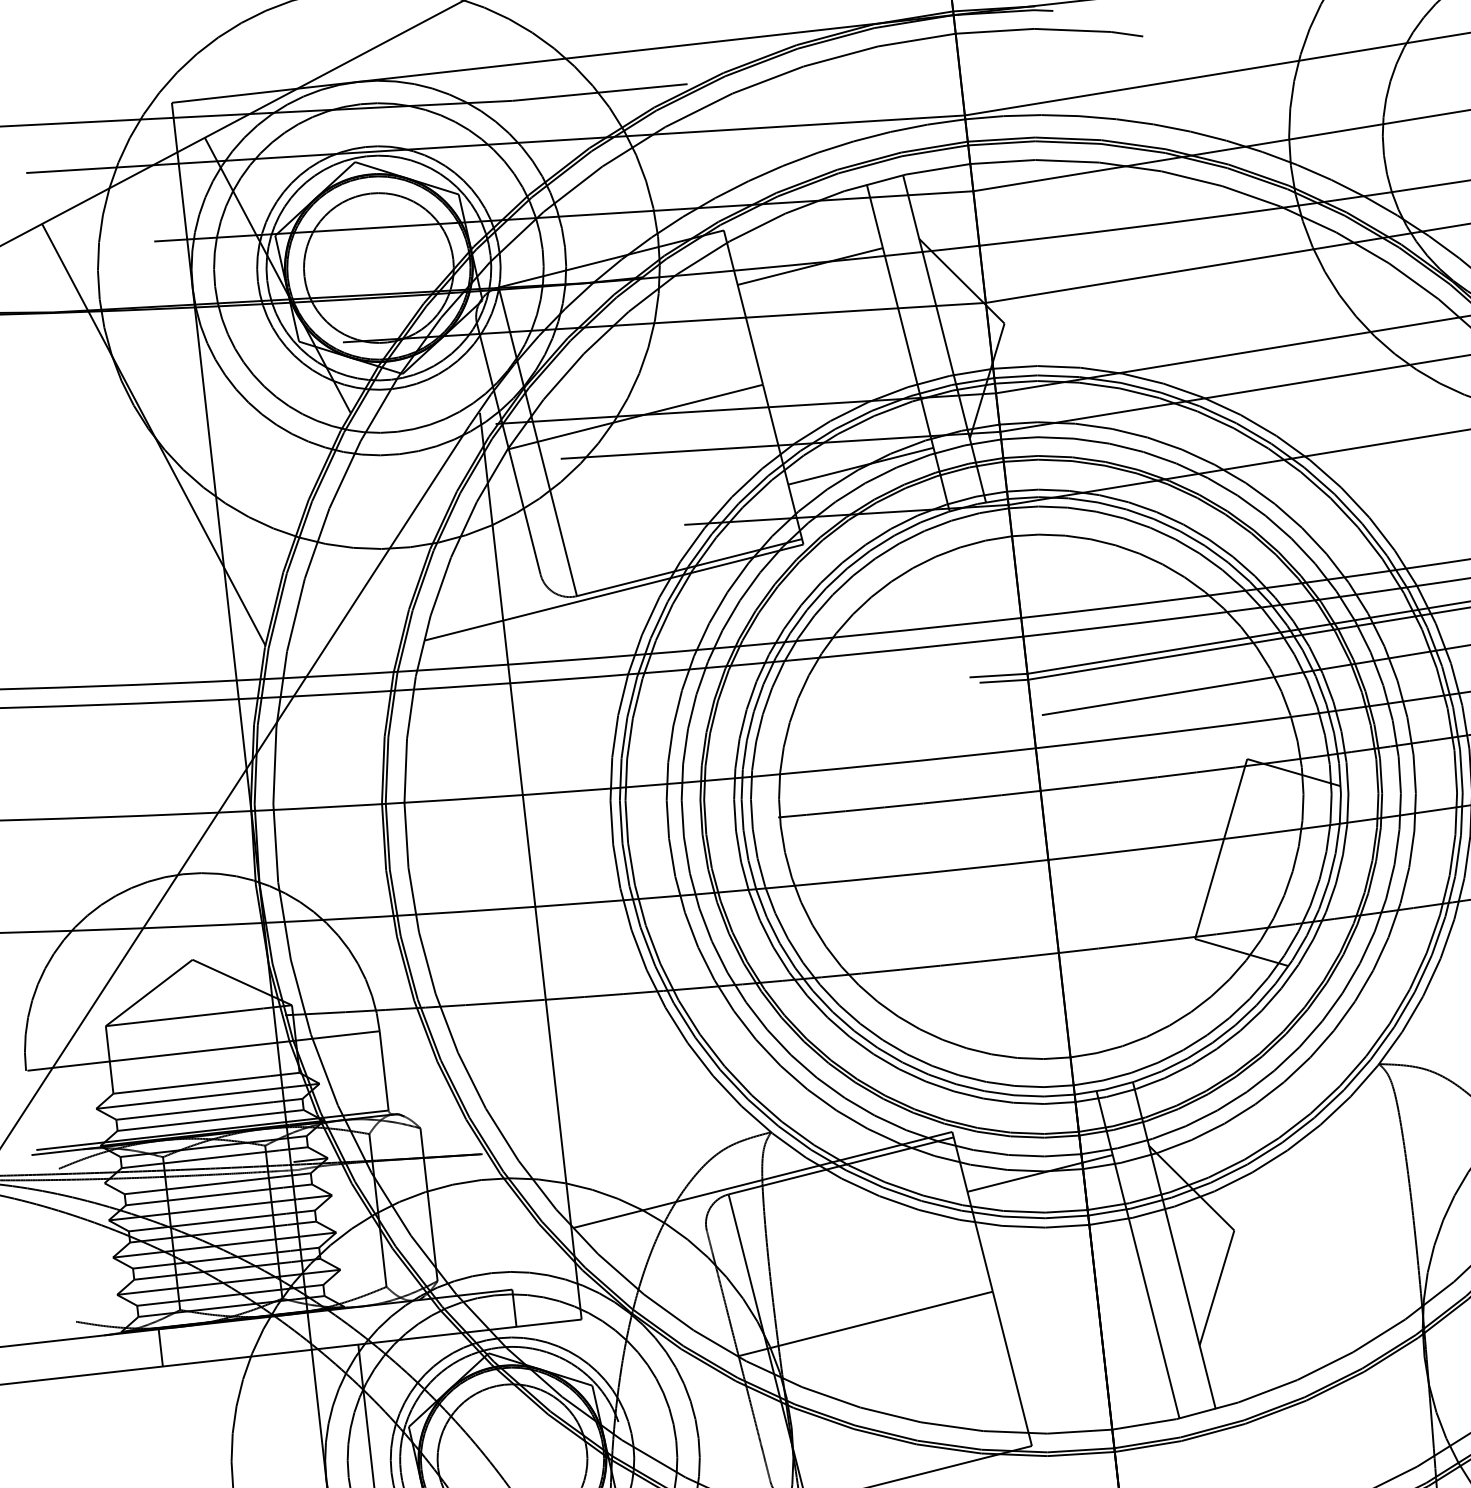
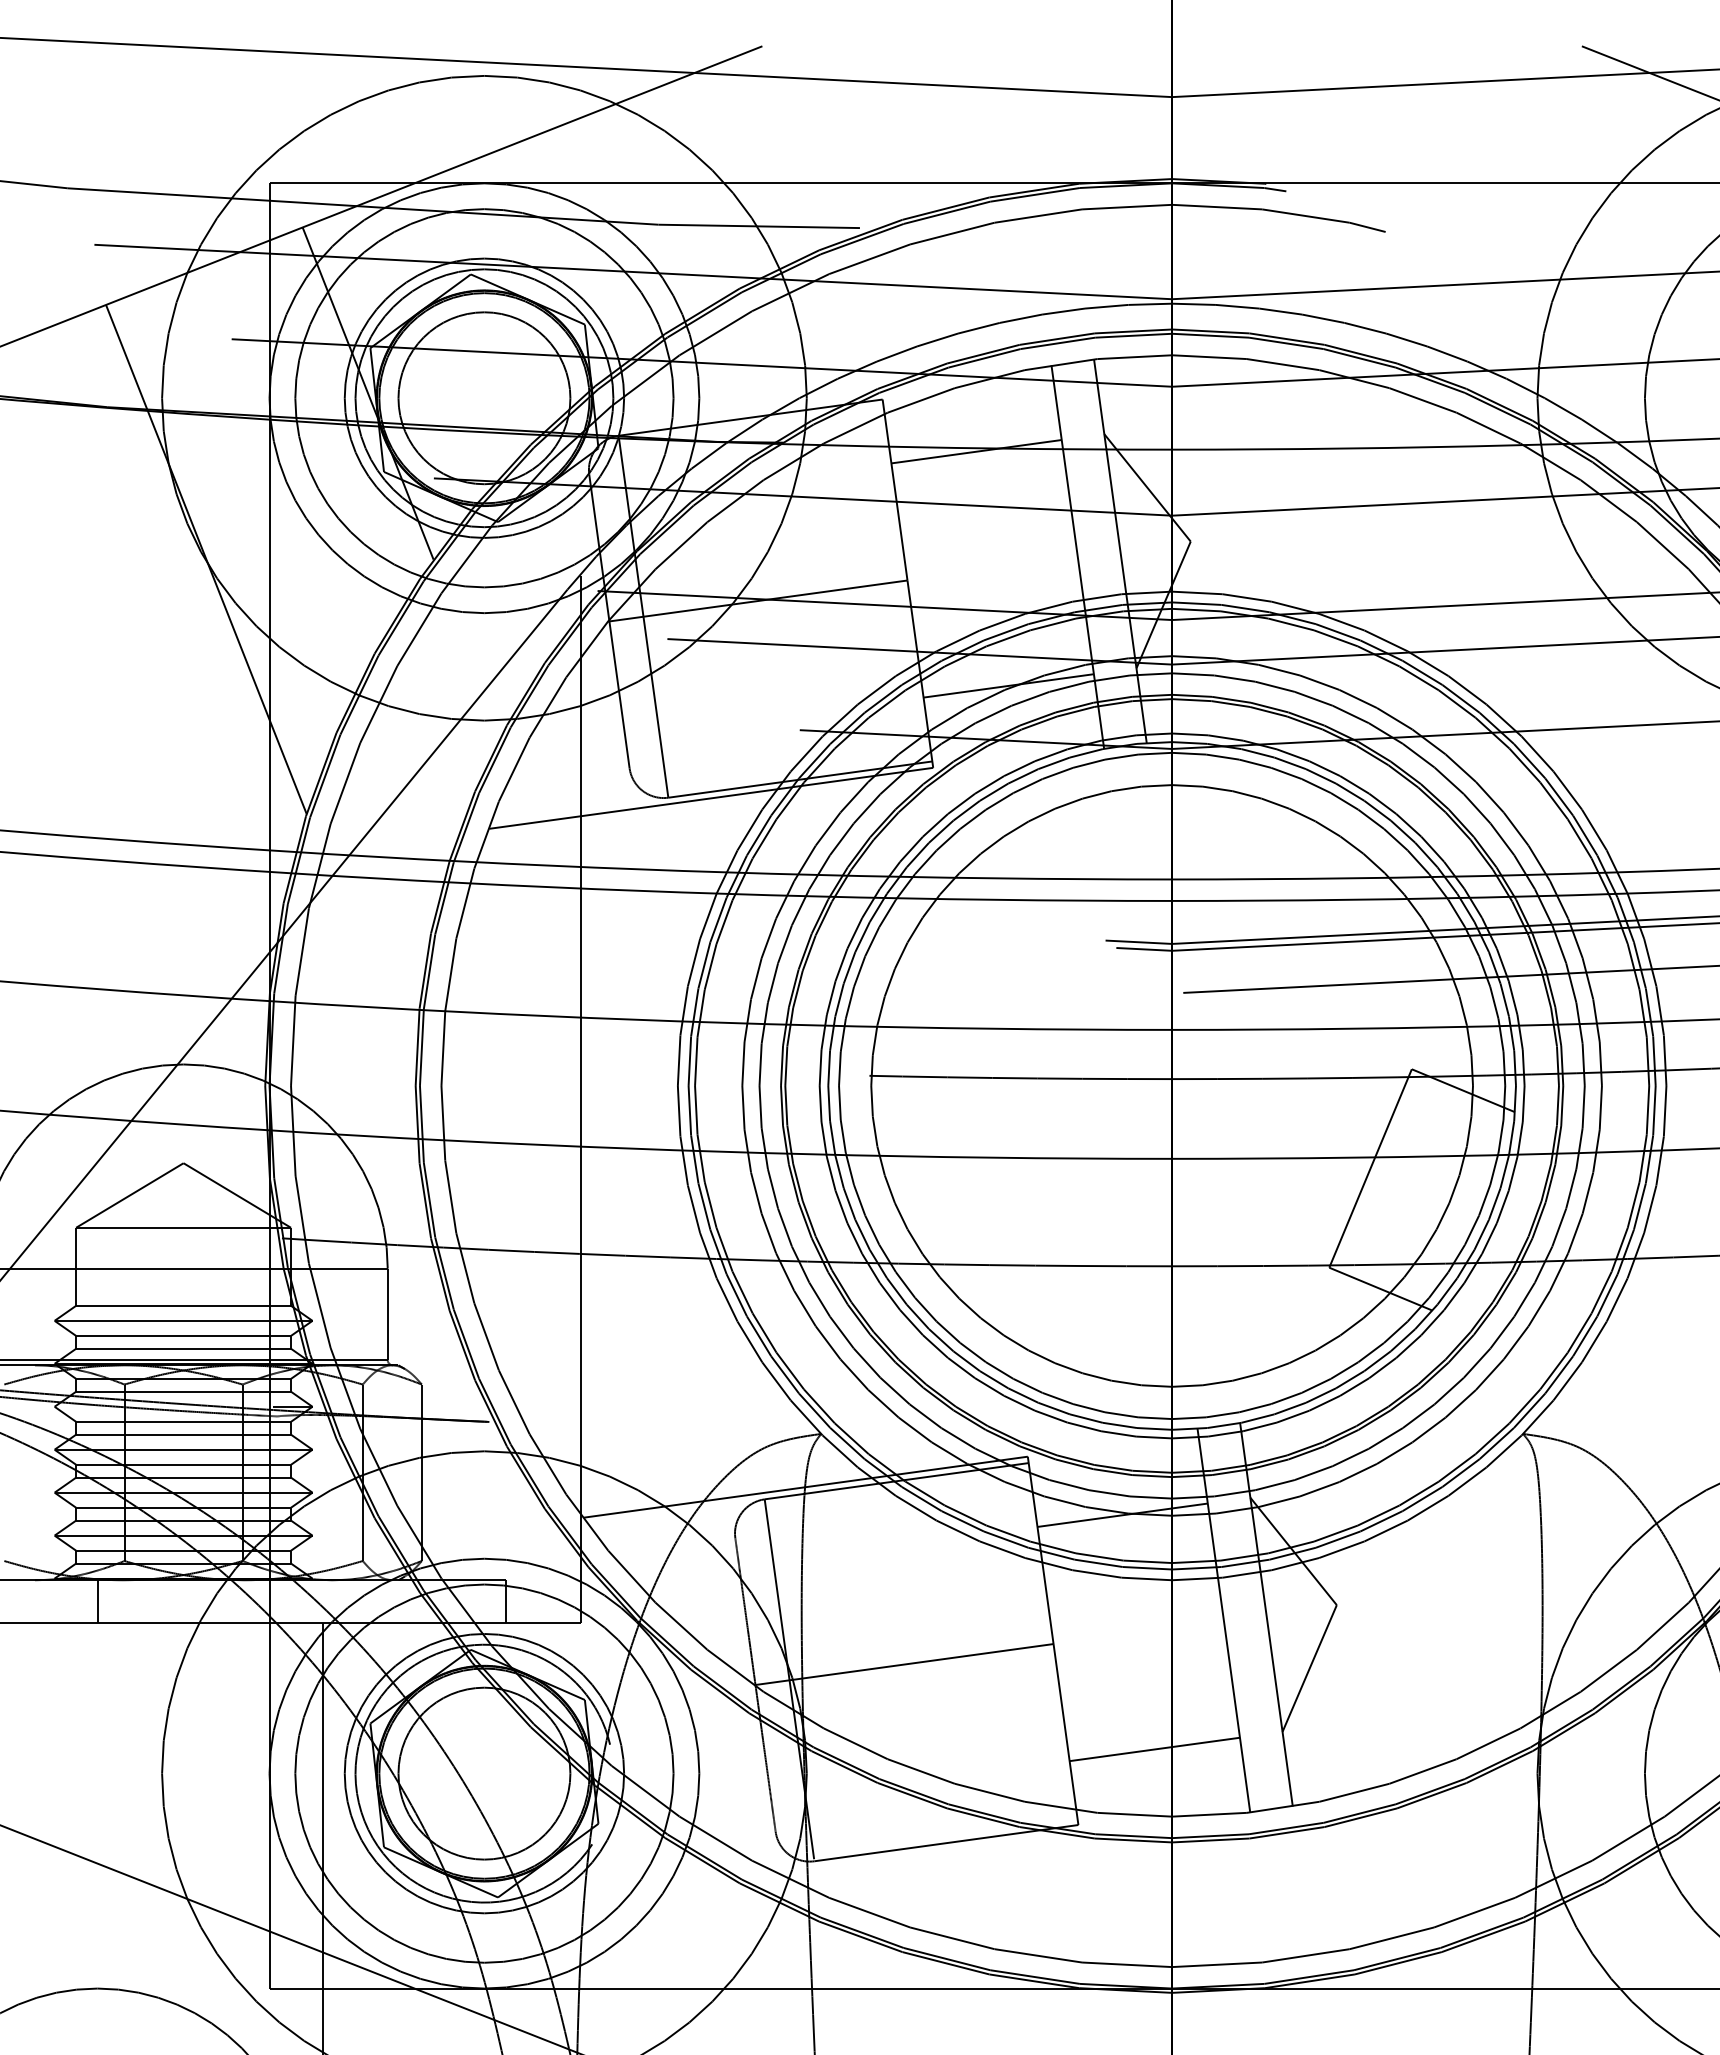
line: (1090, 1373) -> (1154, 1749), added

